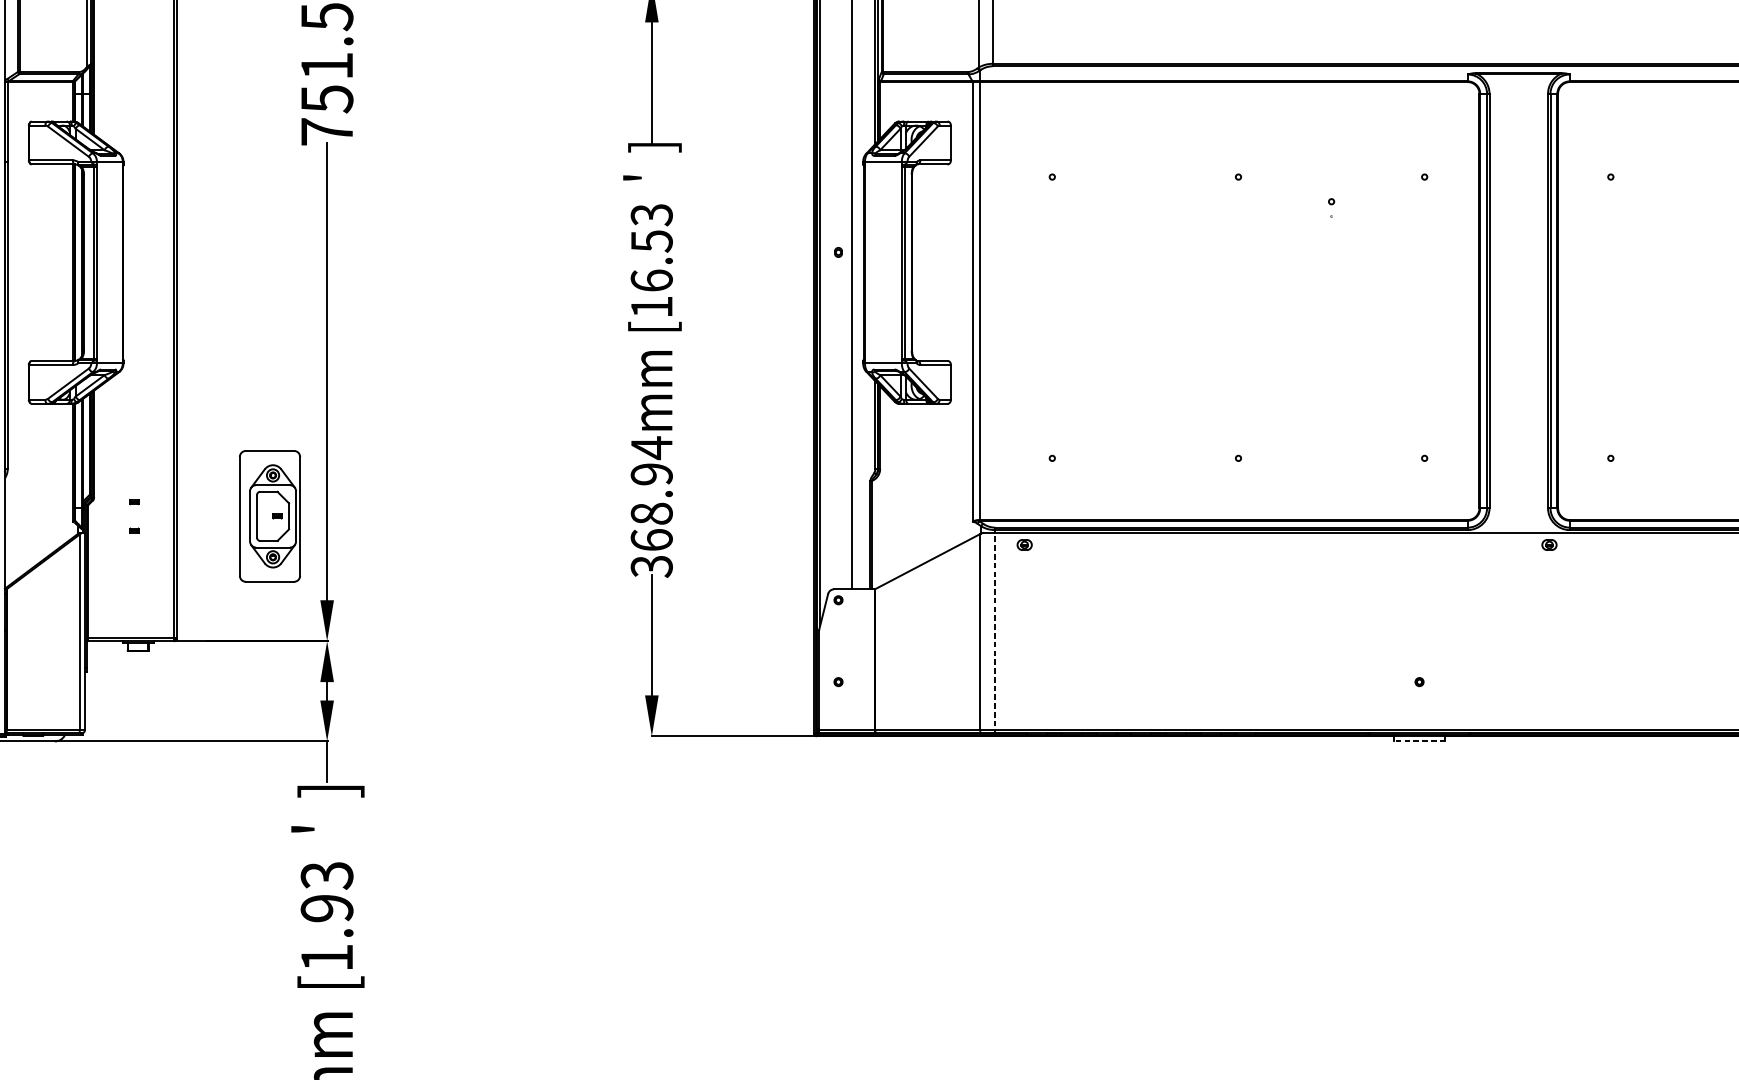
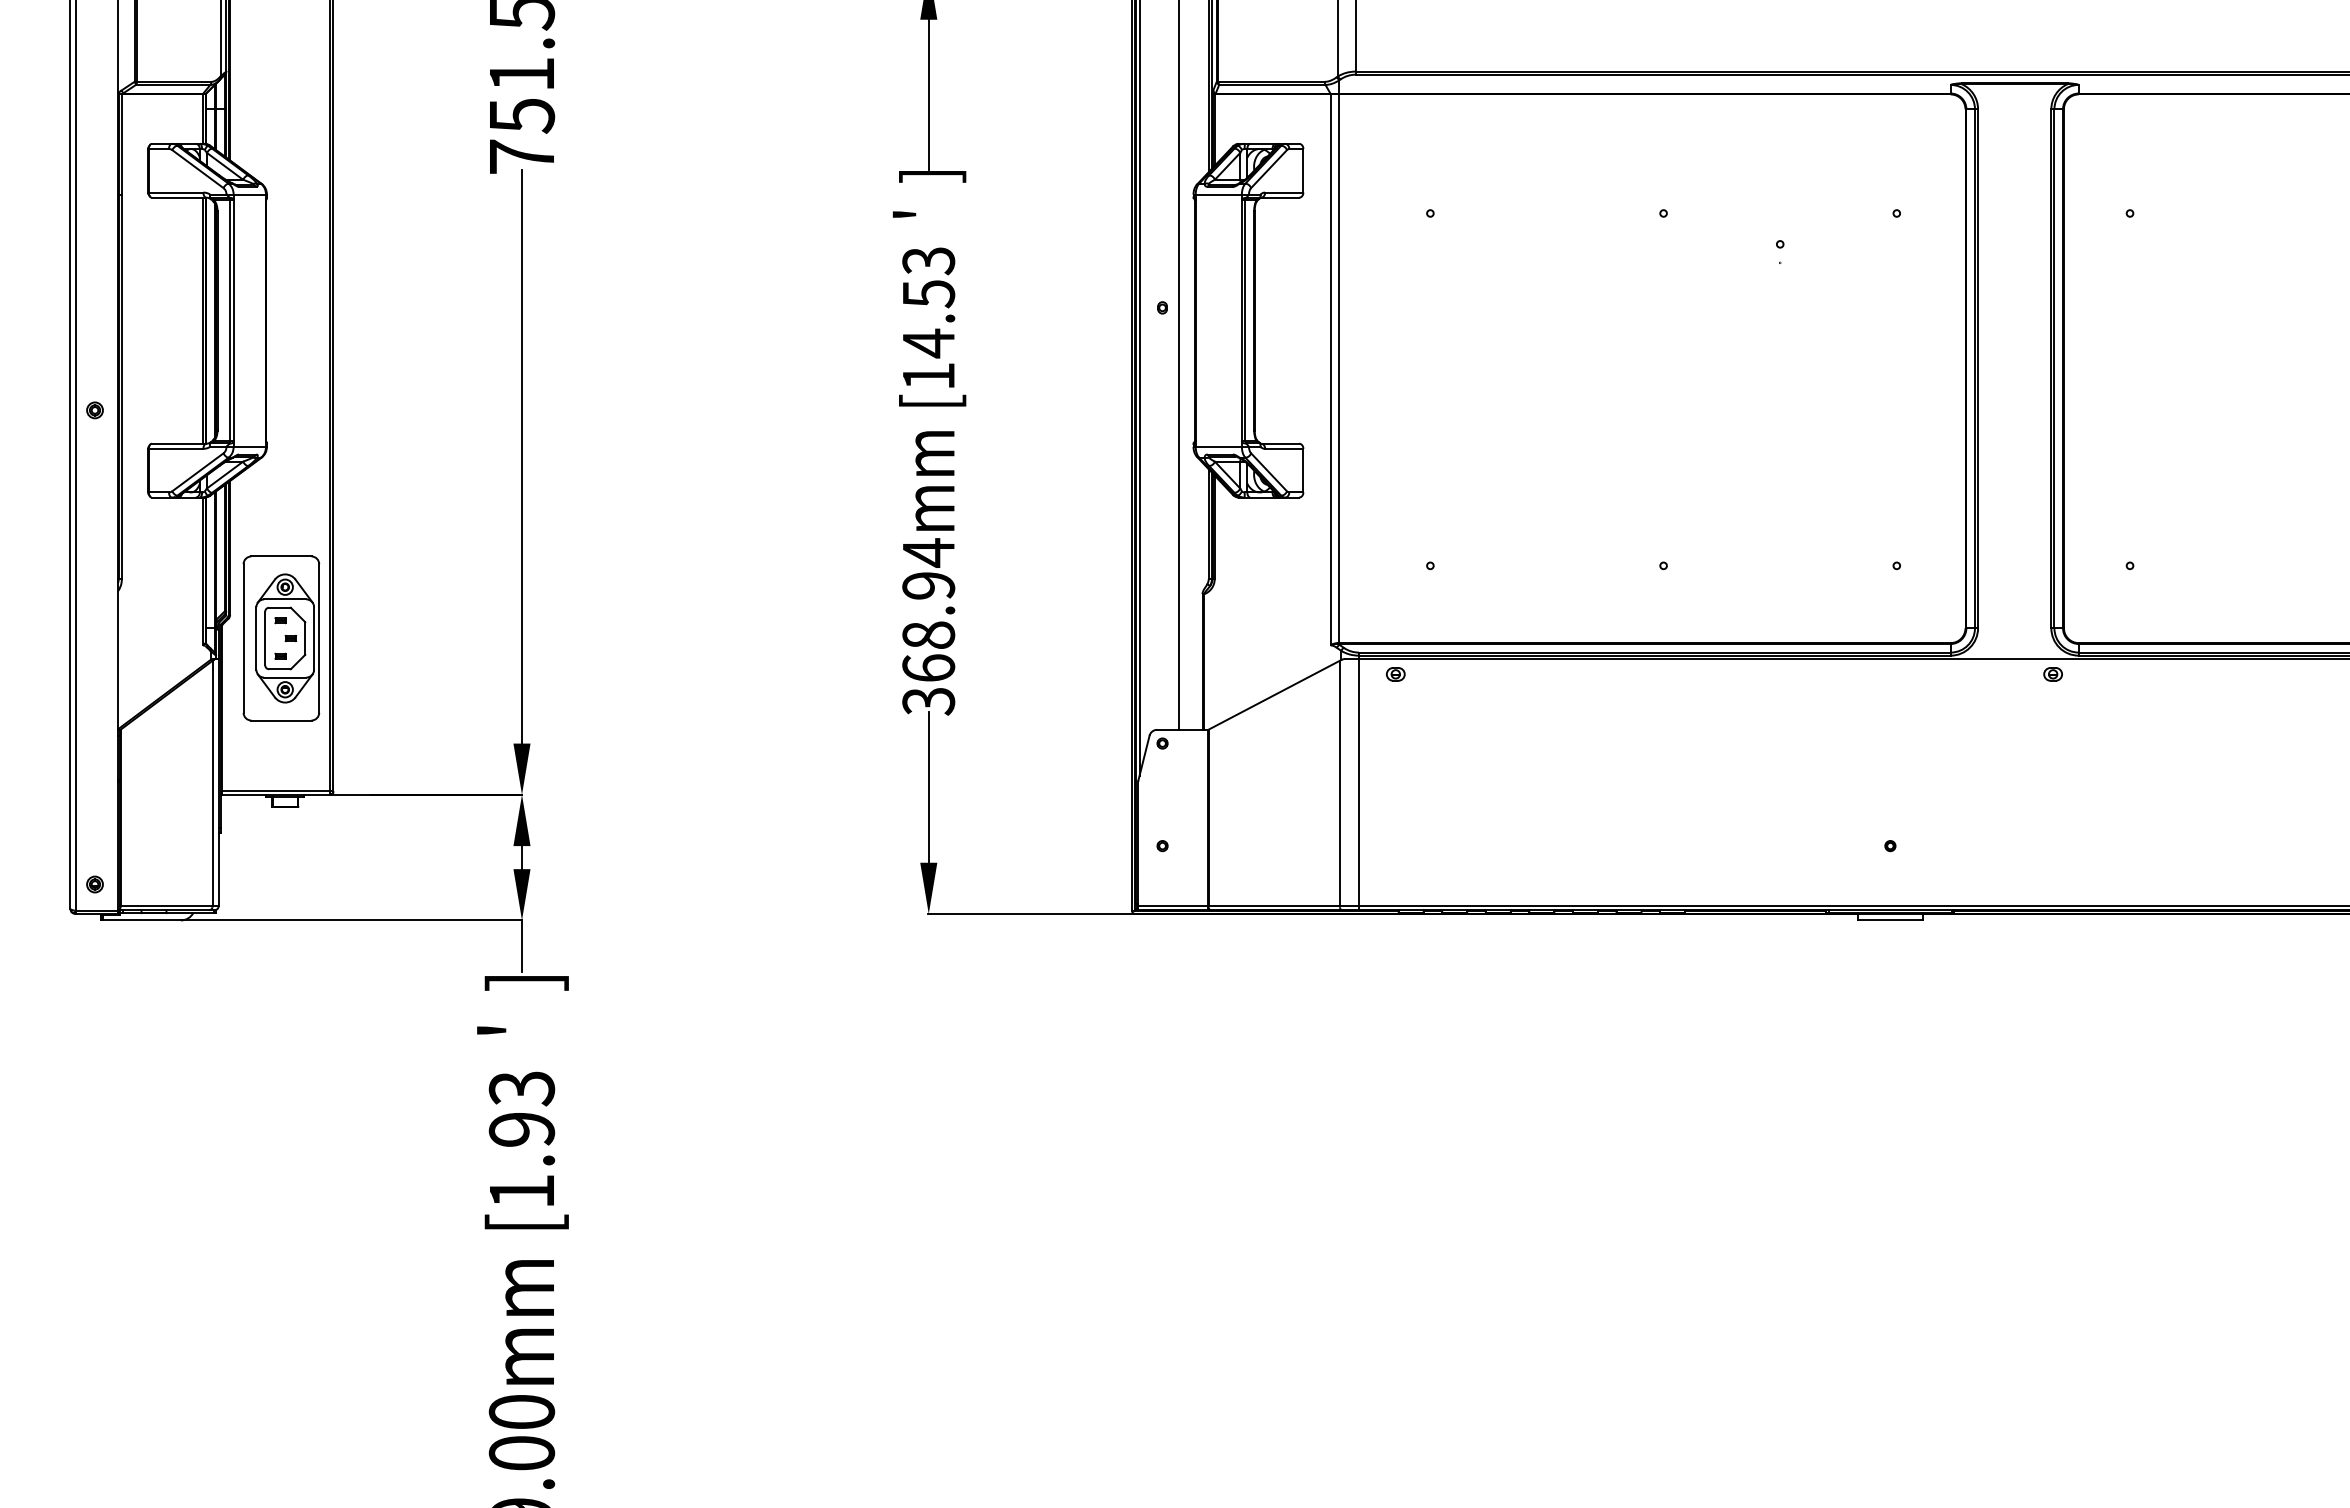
text: (651, 280) -> (928, 343), [16.53 -> [14.53
part: (270, 516) -> (281, 638), moved
line: (994, 630) -> (1358, 781), dashed -> solid
line: (1418, 741) -> (1889, 920), dashed -> solid

